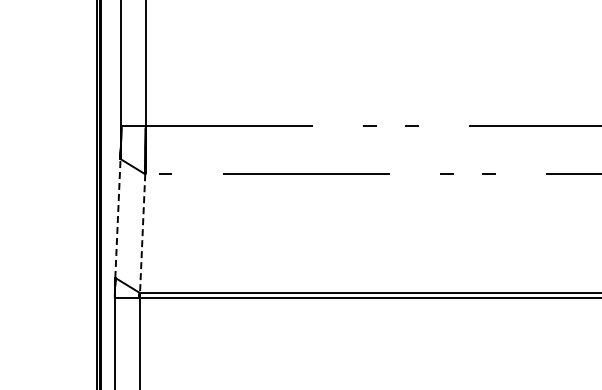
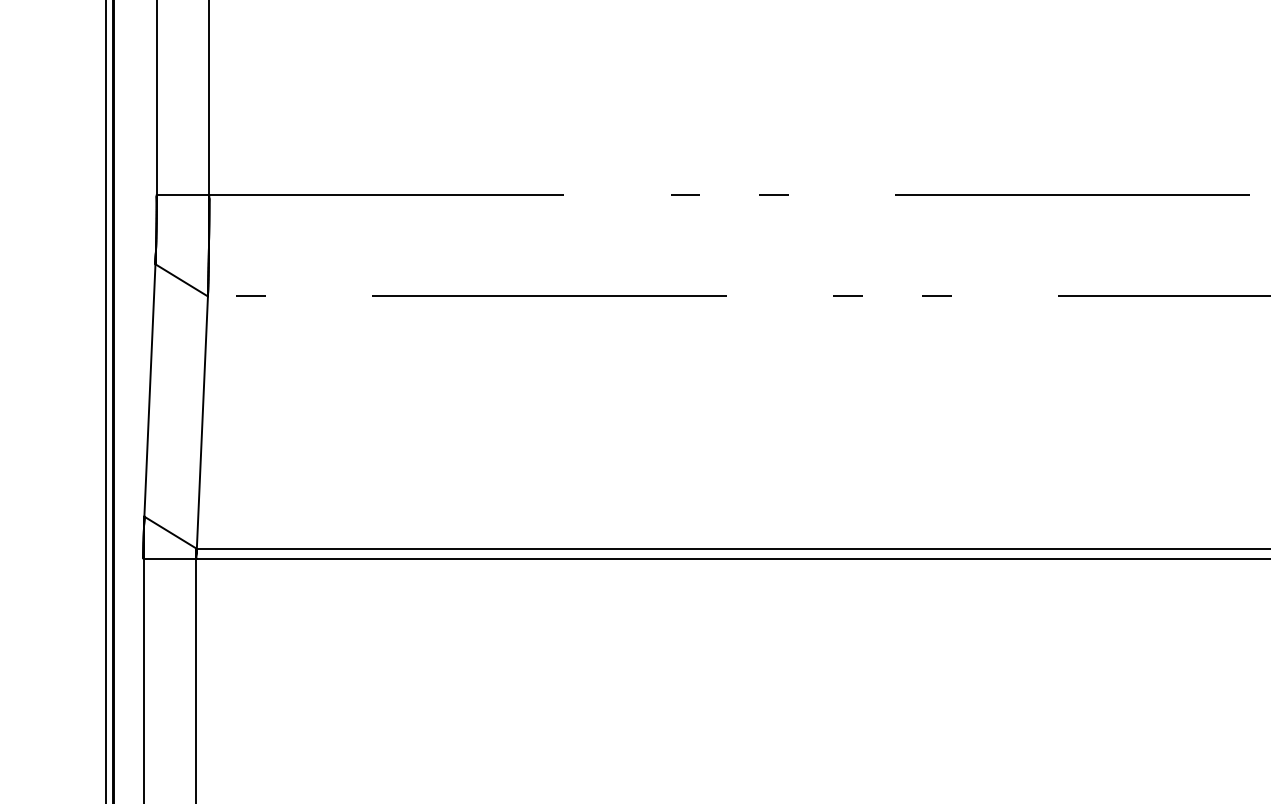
line: (117, 218) -> (149, 390), dashed -> solid
line: (142, 234) -> (202, 424), dashed -> solid

